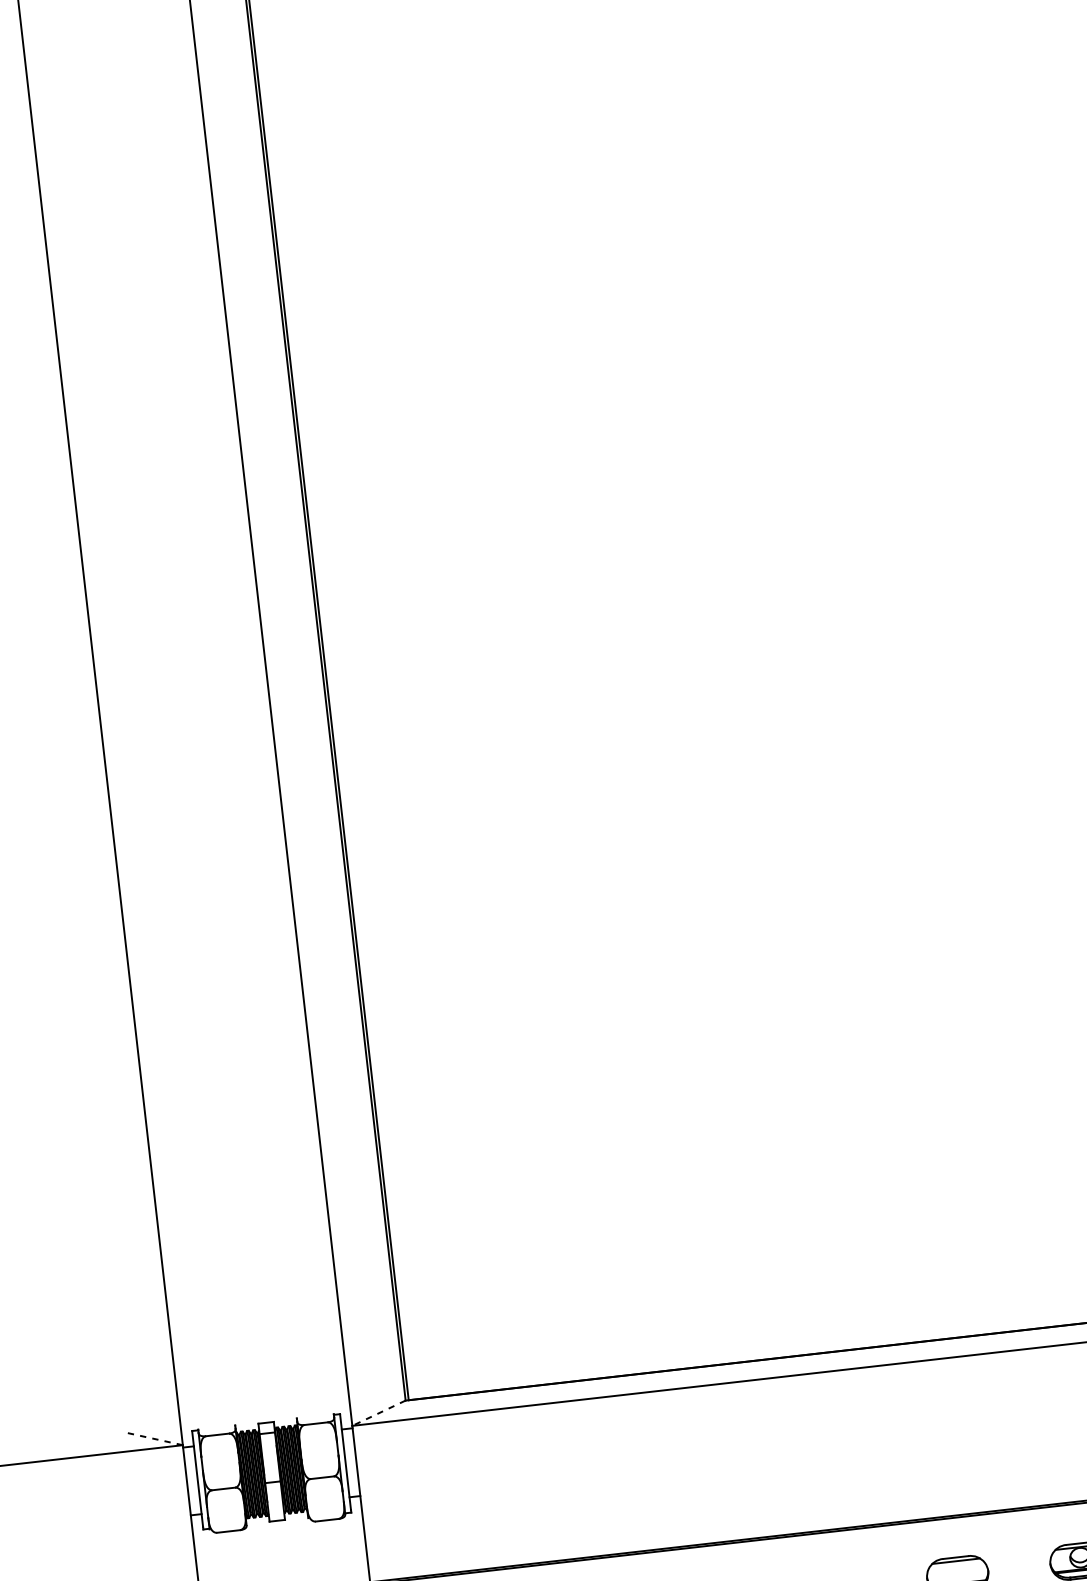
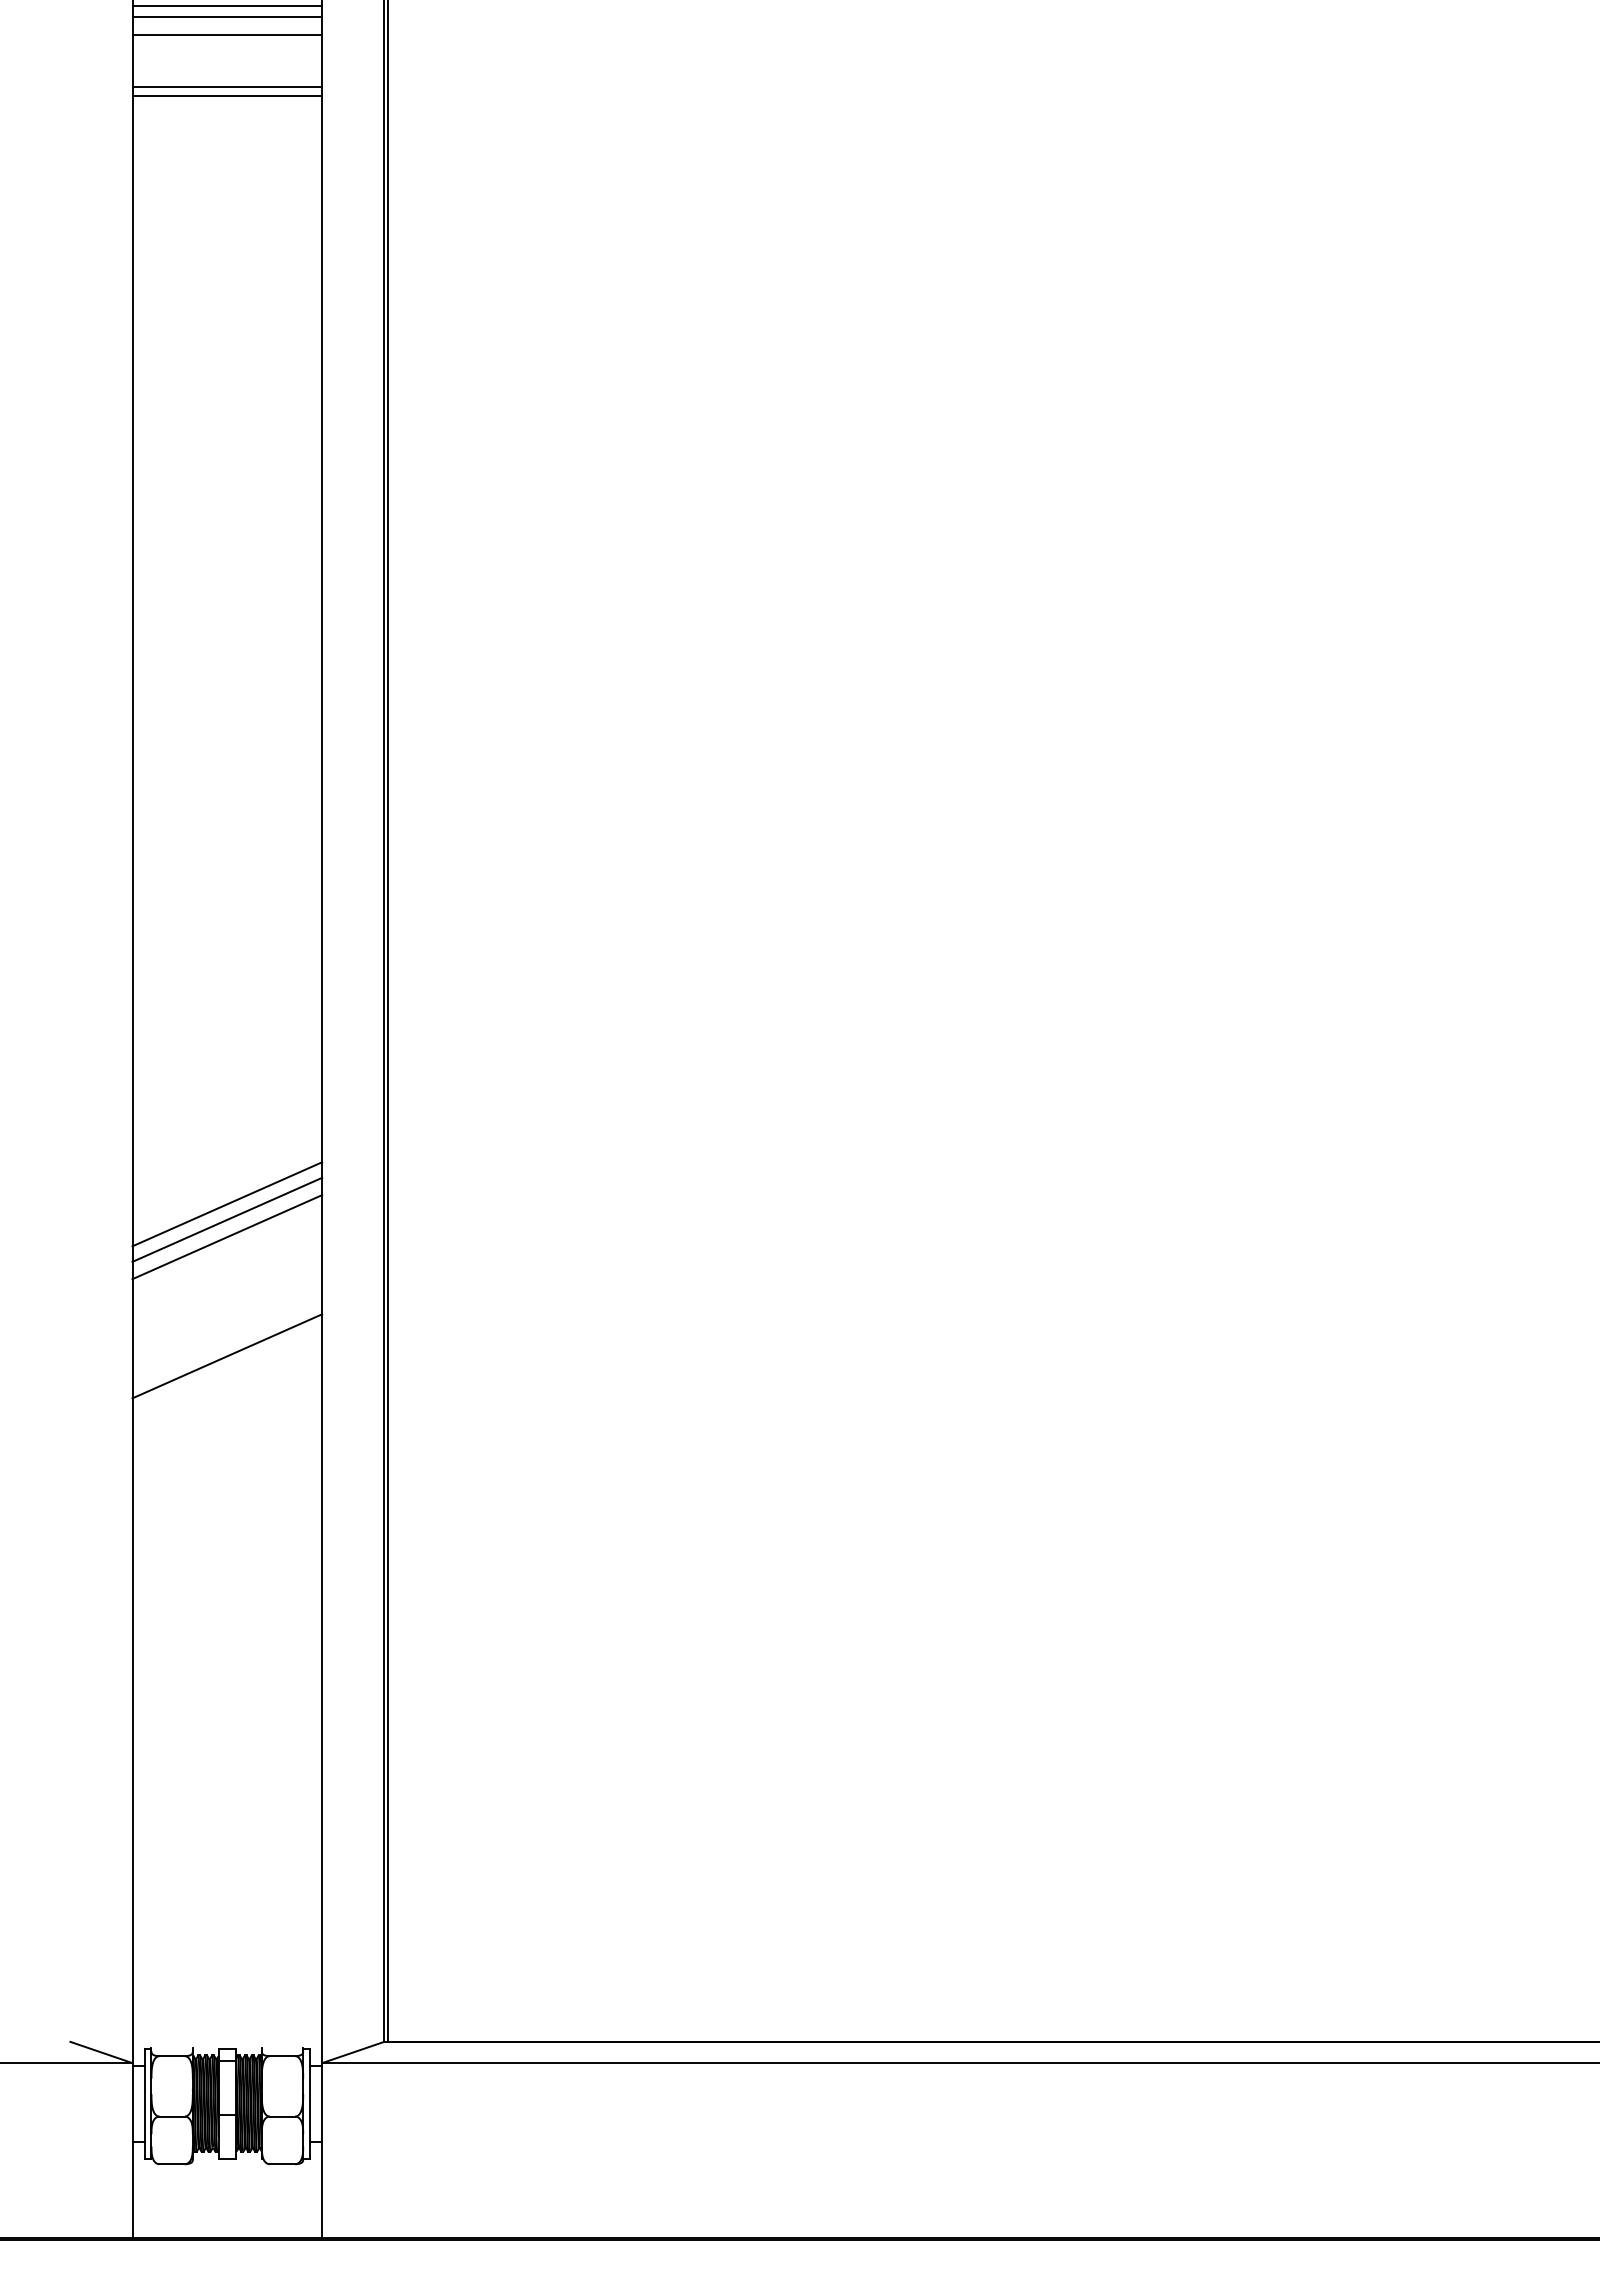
line: (180, 668) -> (227, 1204), added
line: (181, 681) -> (227, 1219), added
line: (183, 697) -> (227, 1237), added
line: (195, 804) -> (227, 1356), added
line: (379, 1413) -> (353, 2052), dashed -> solid
line: (154, 1438) -> (101, 2052), dashed -> solid

